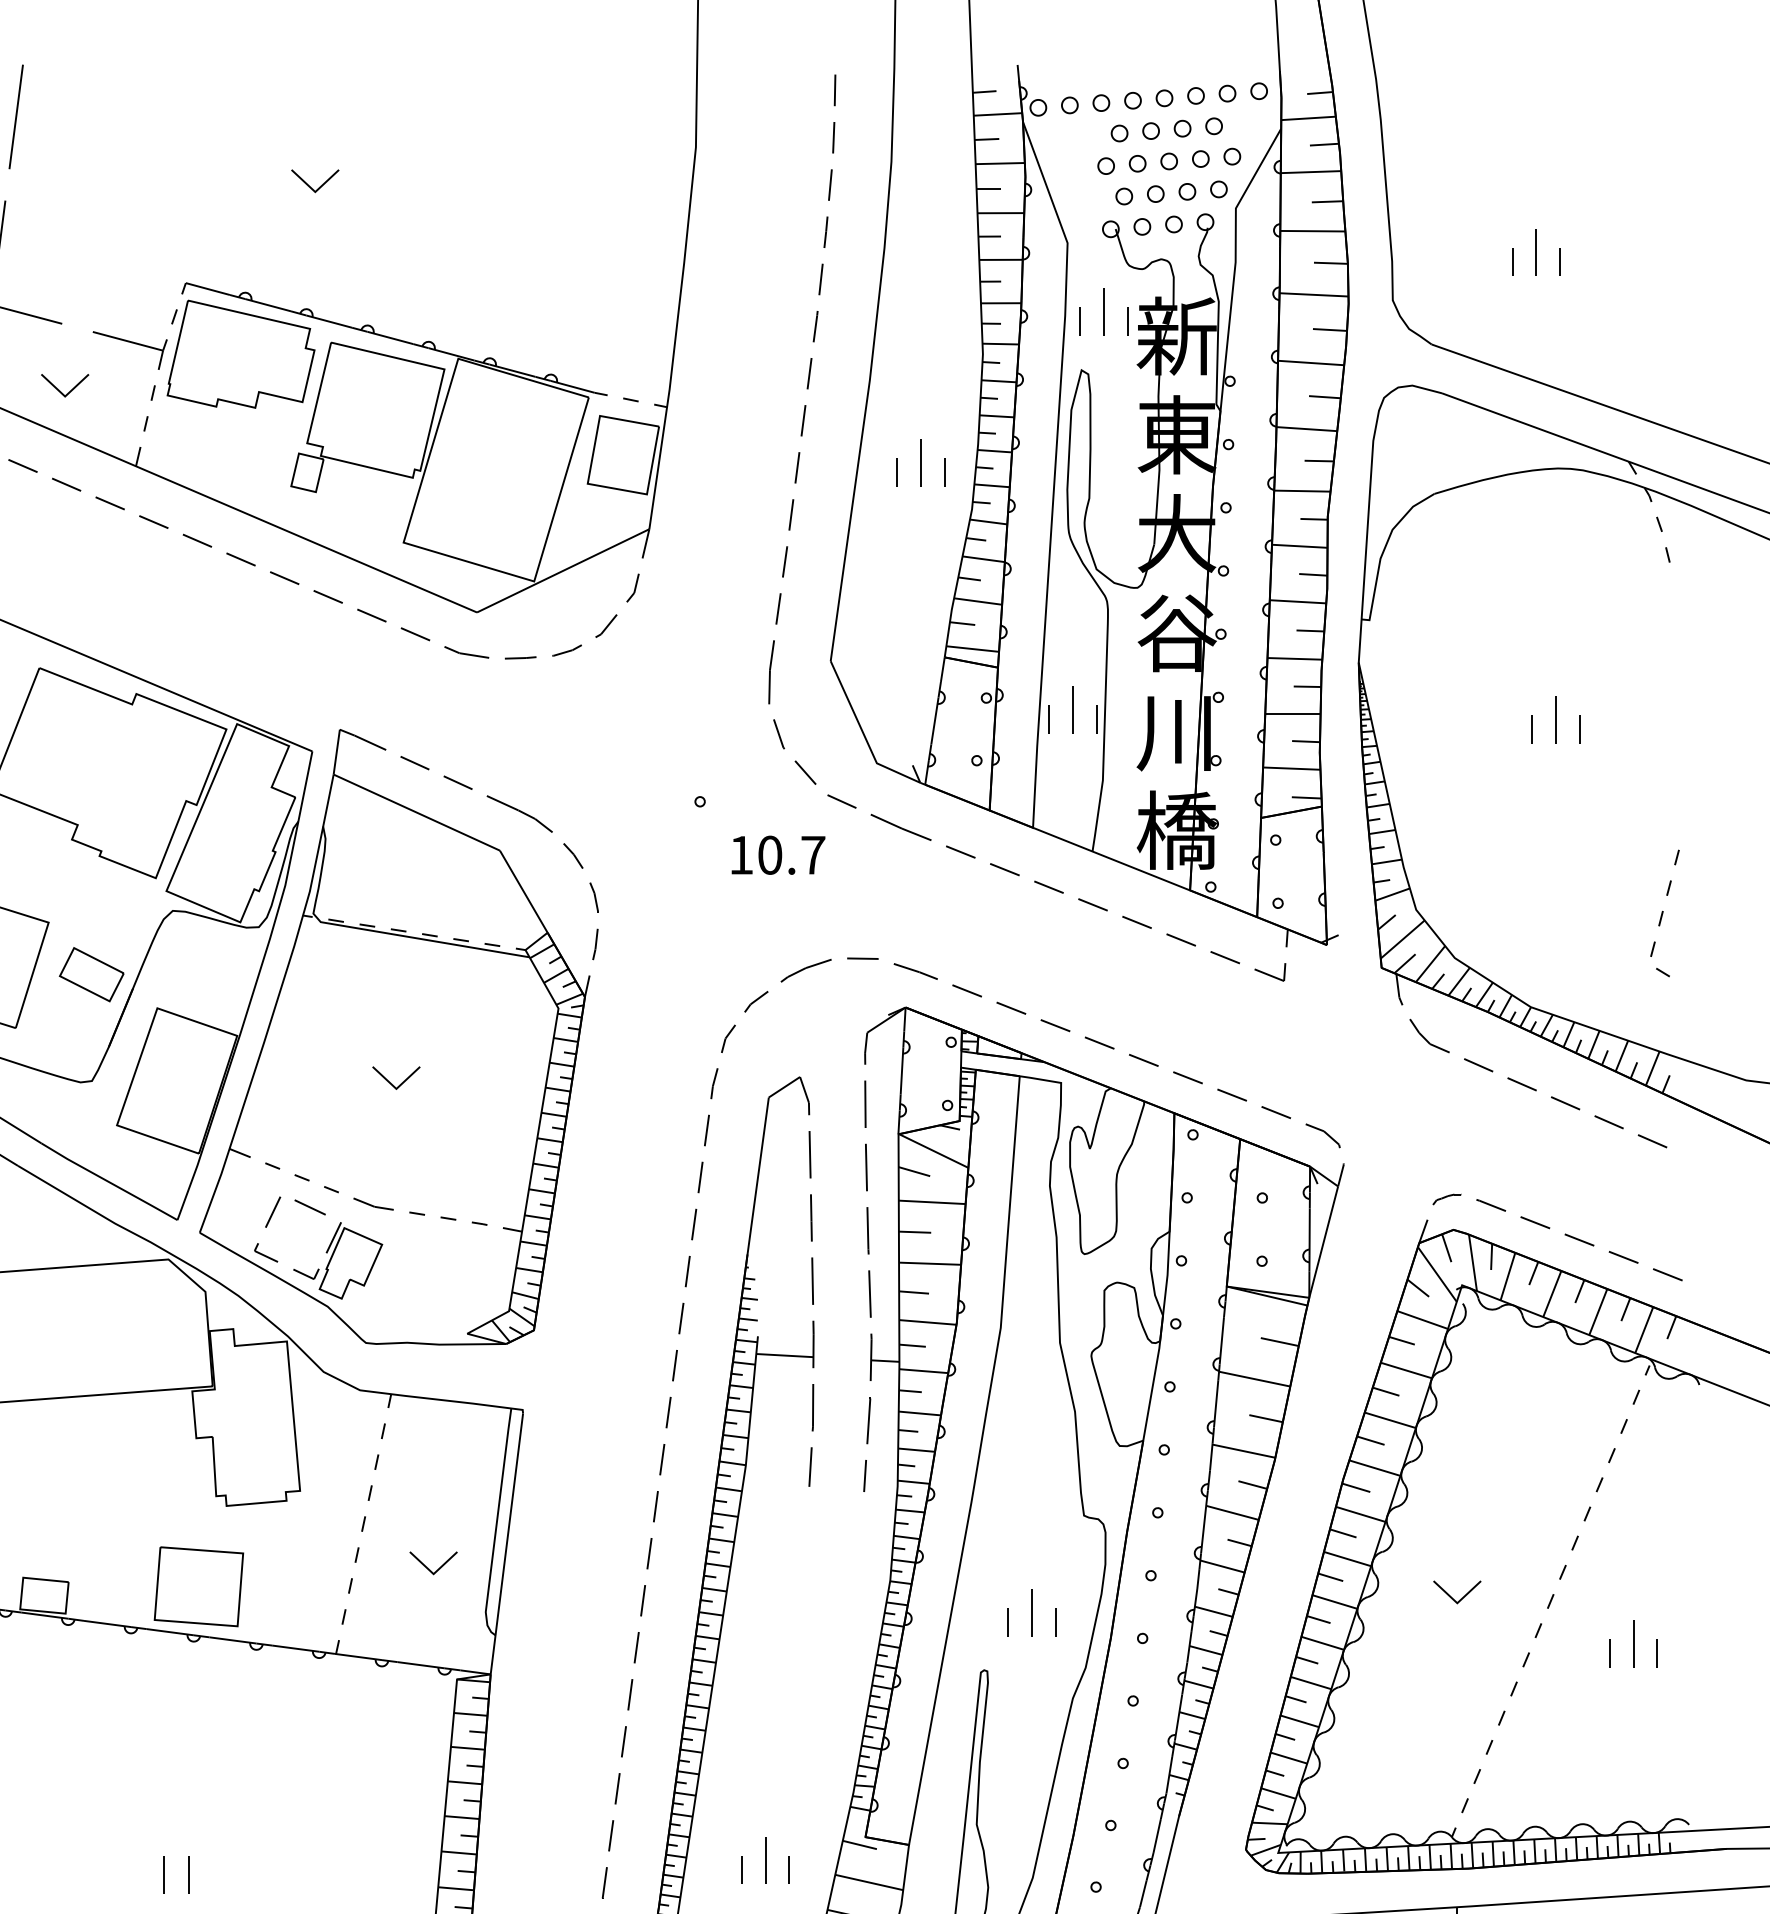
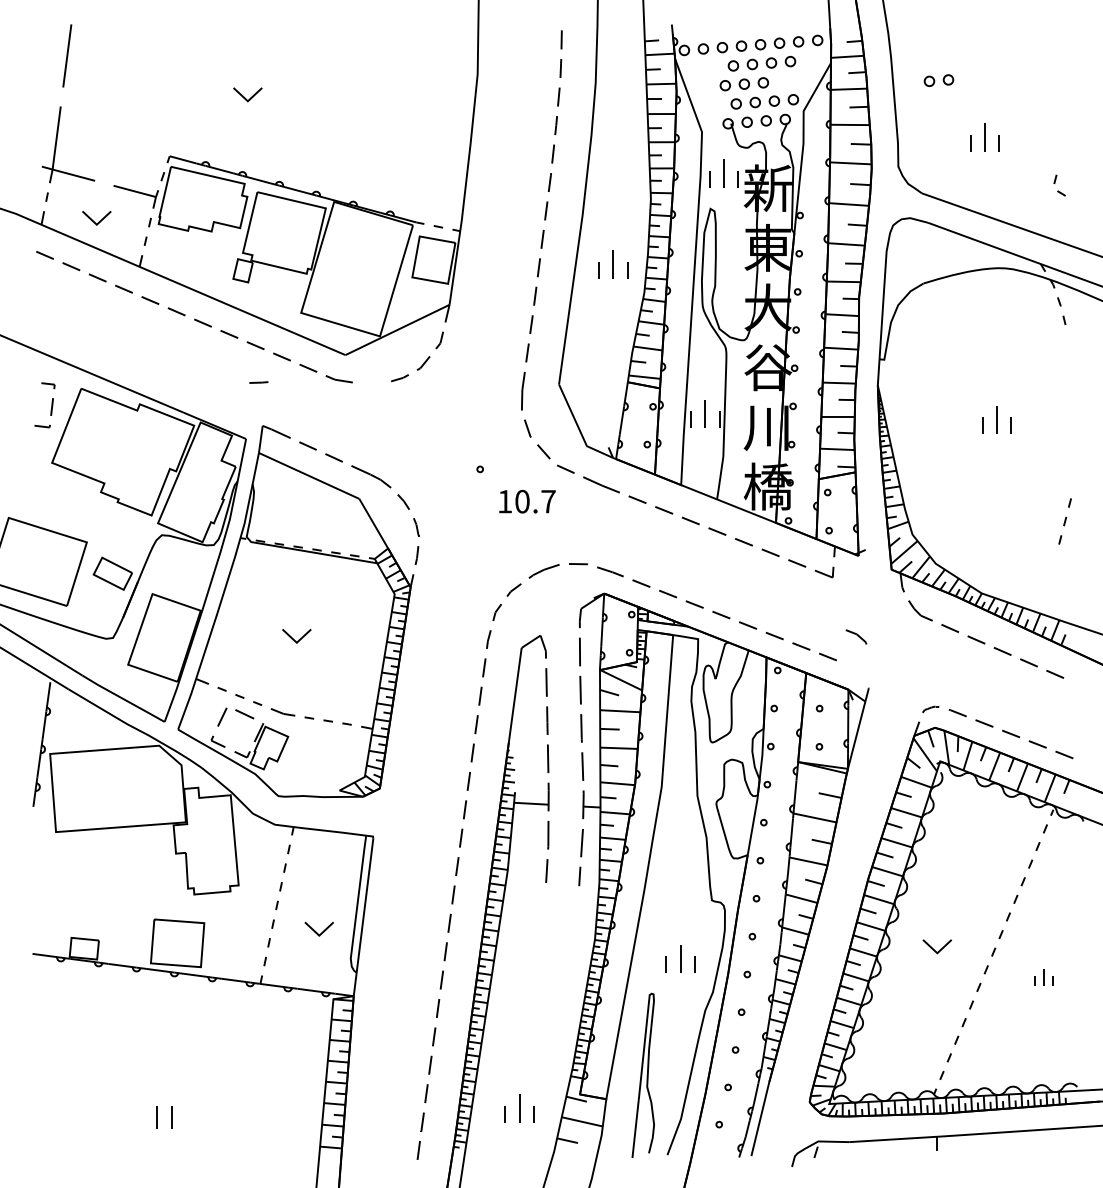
part: (1215, 157) -> (938, 80), moved
line: (520, 657) -> (258, 382), moved
part: (1659, 959) -> (1059, 185), moved
part: (1323, 1134) -> (856, 636), moved
part: (1633, 1643) -> (1043, 977), size x0.6

